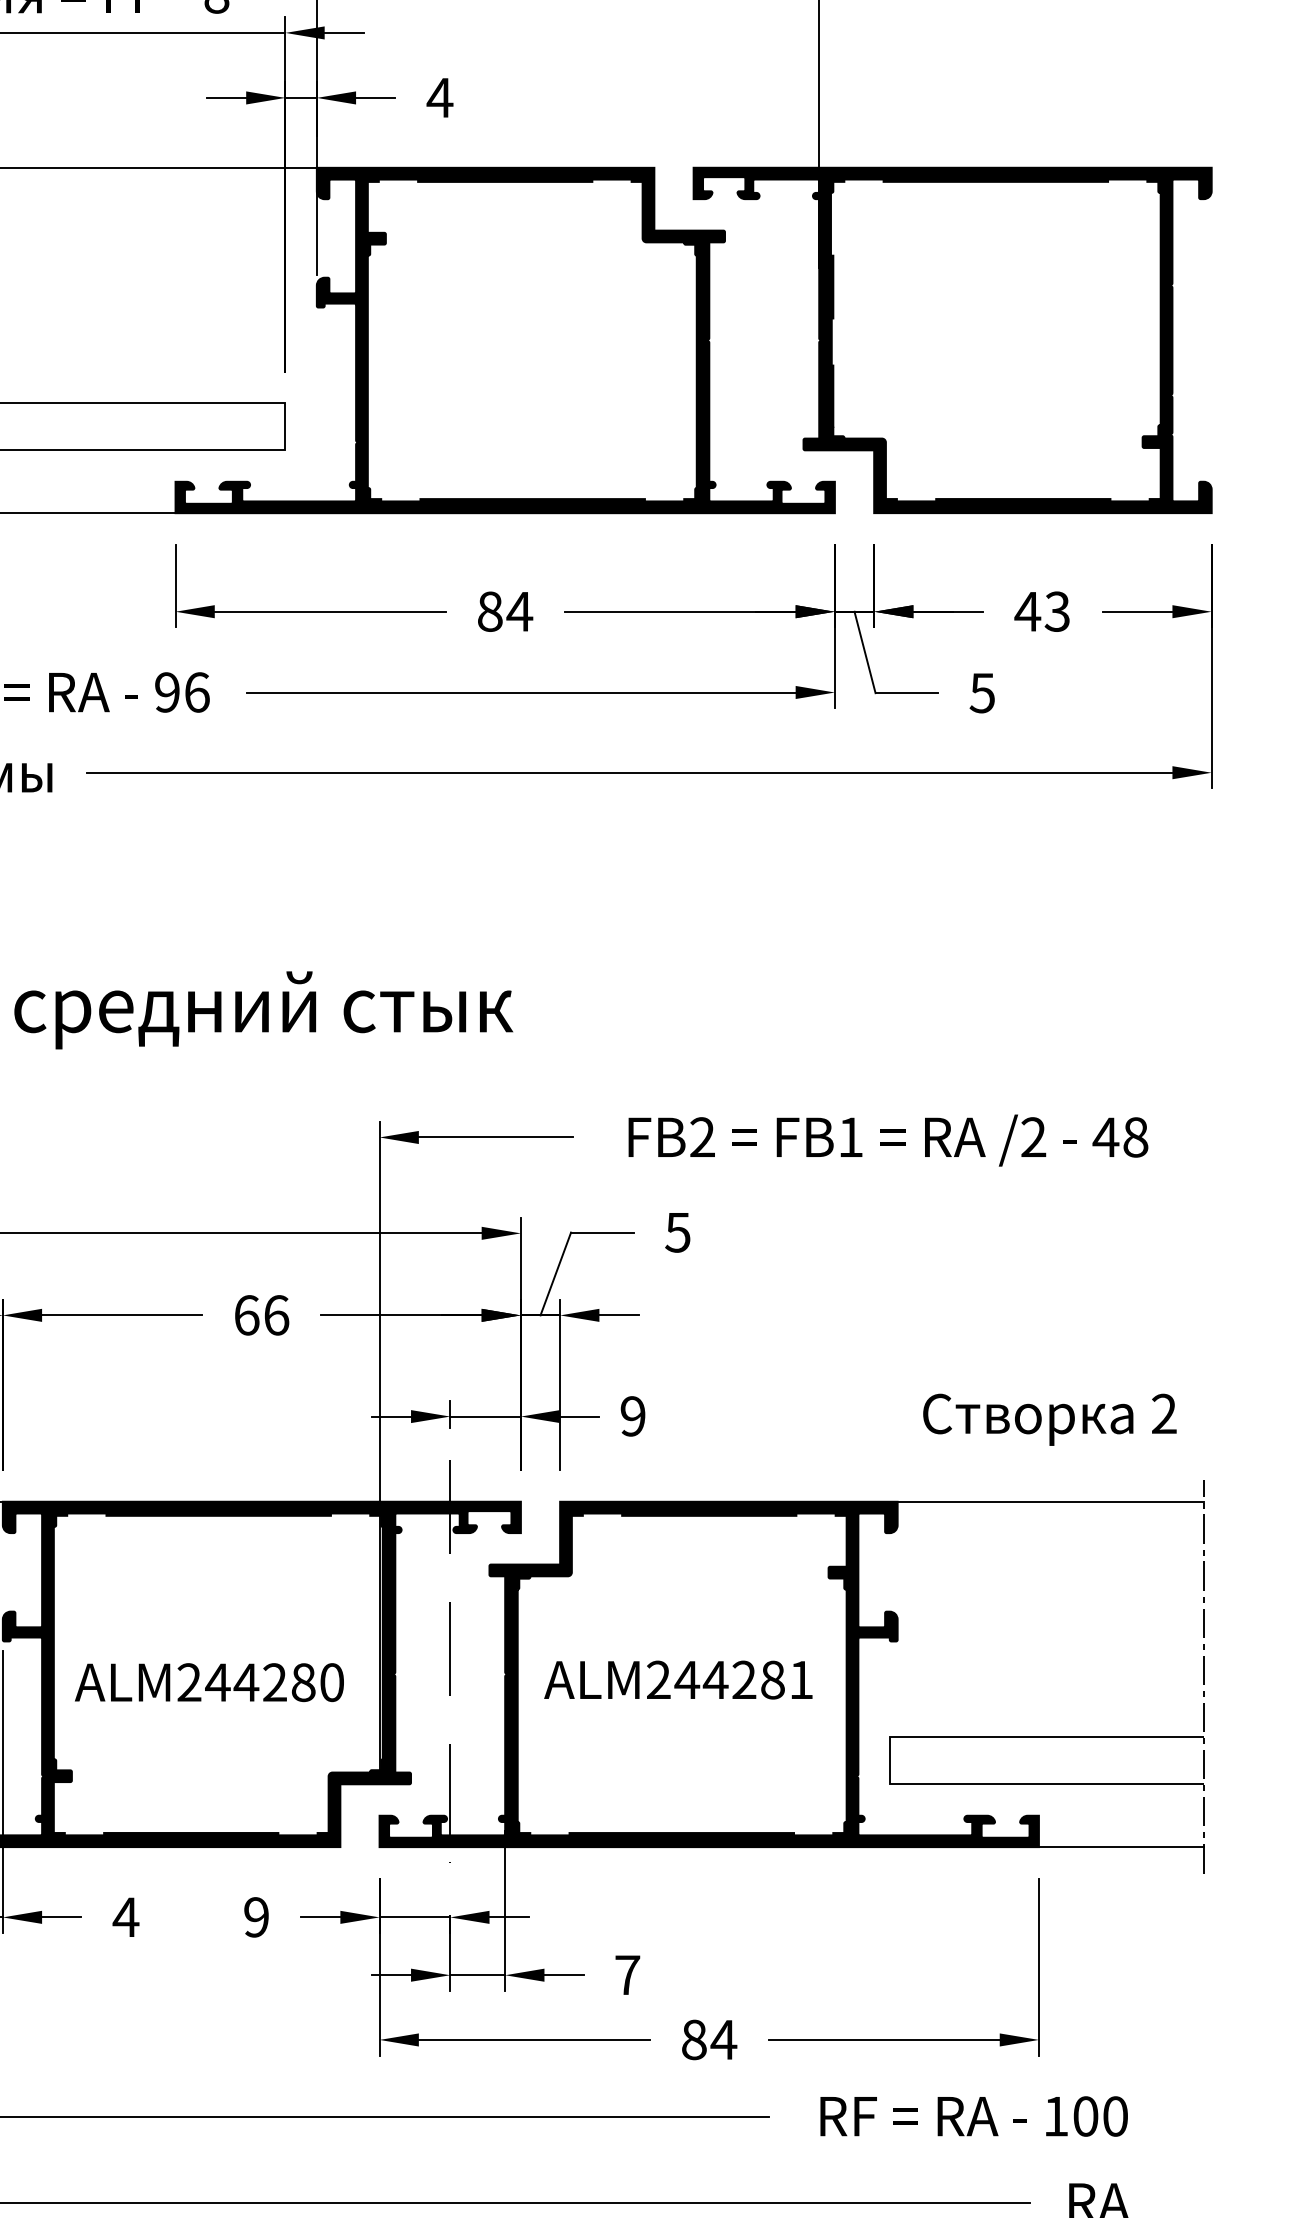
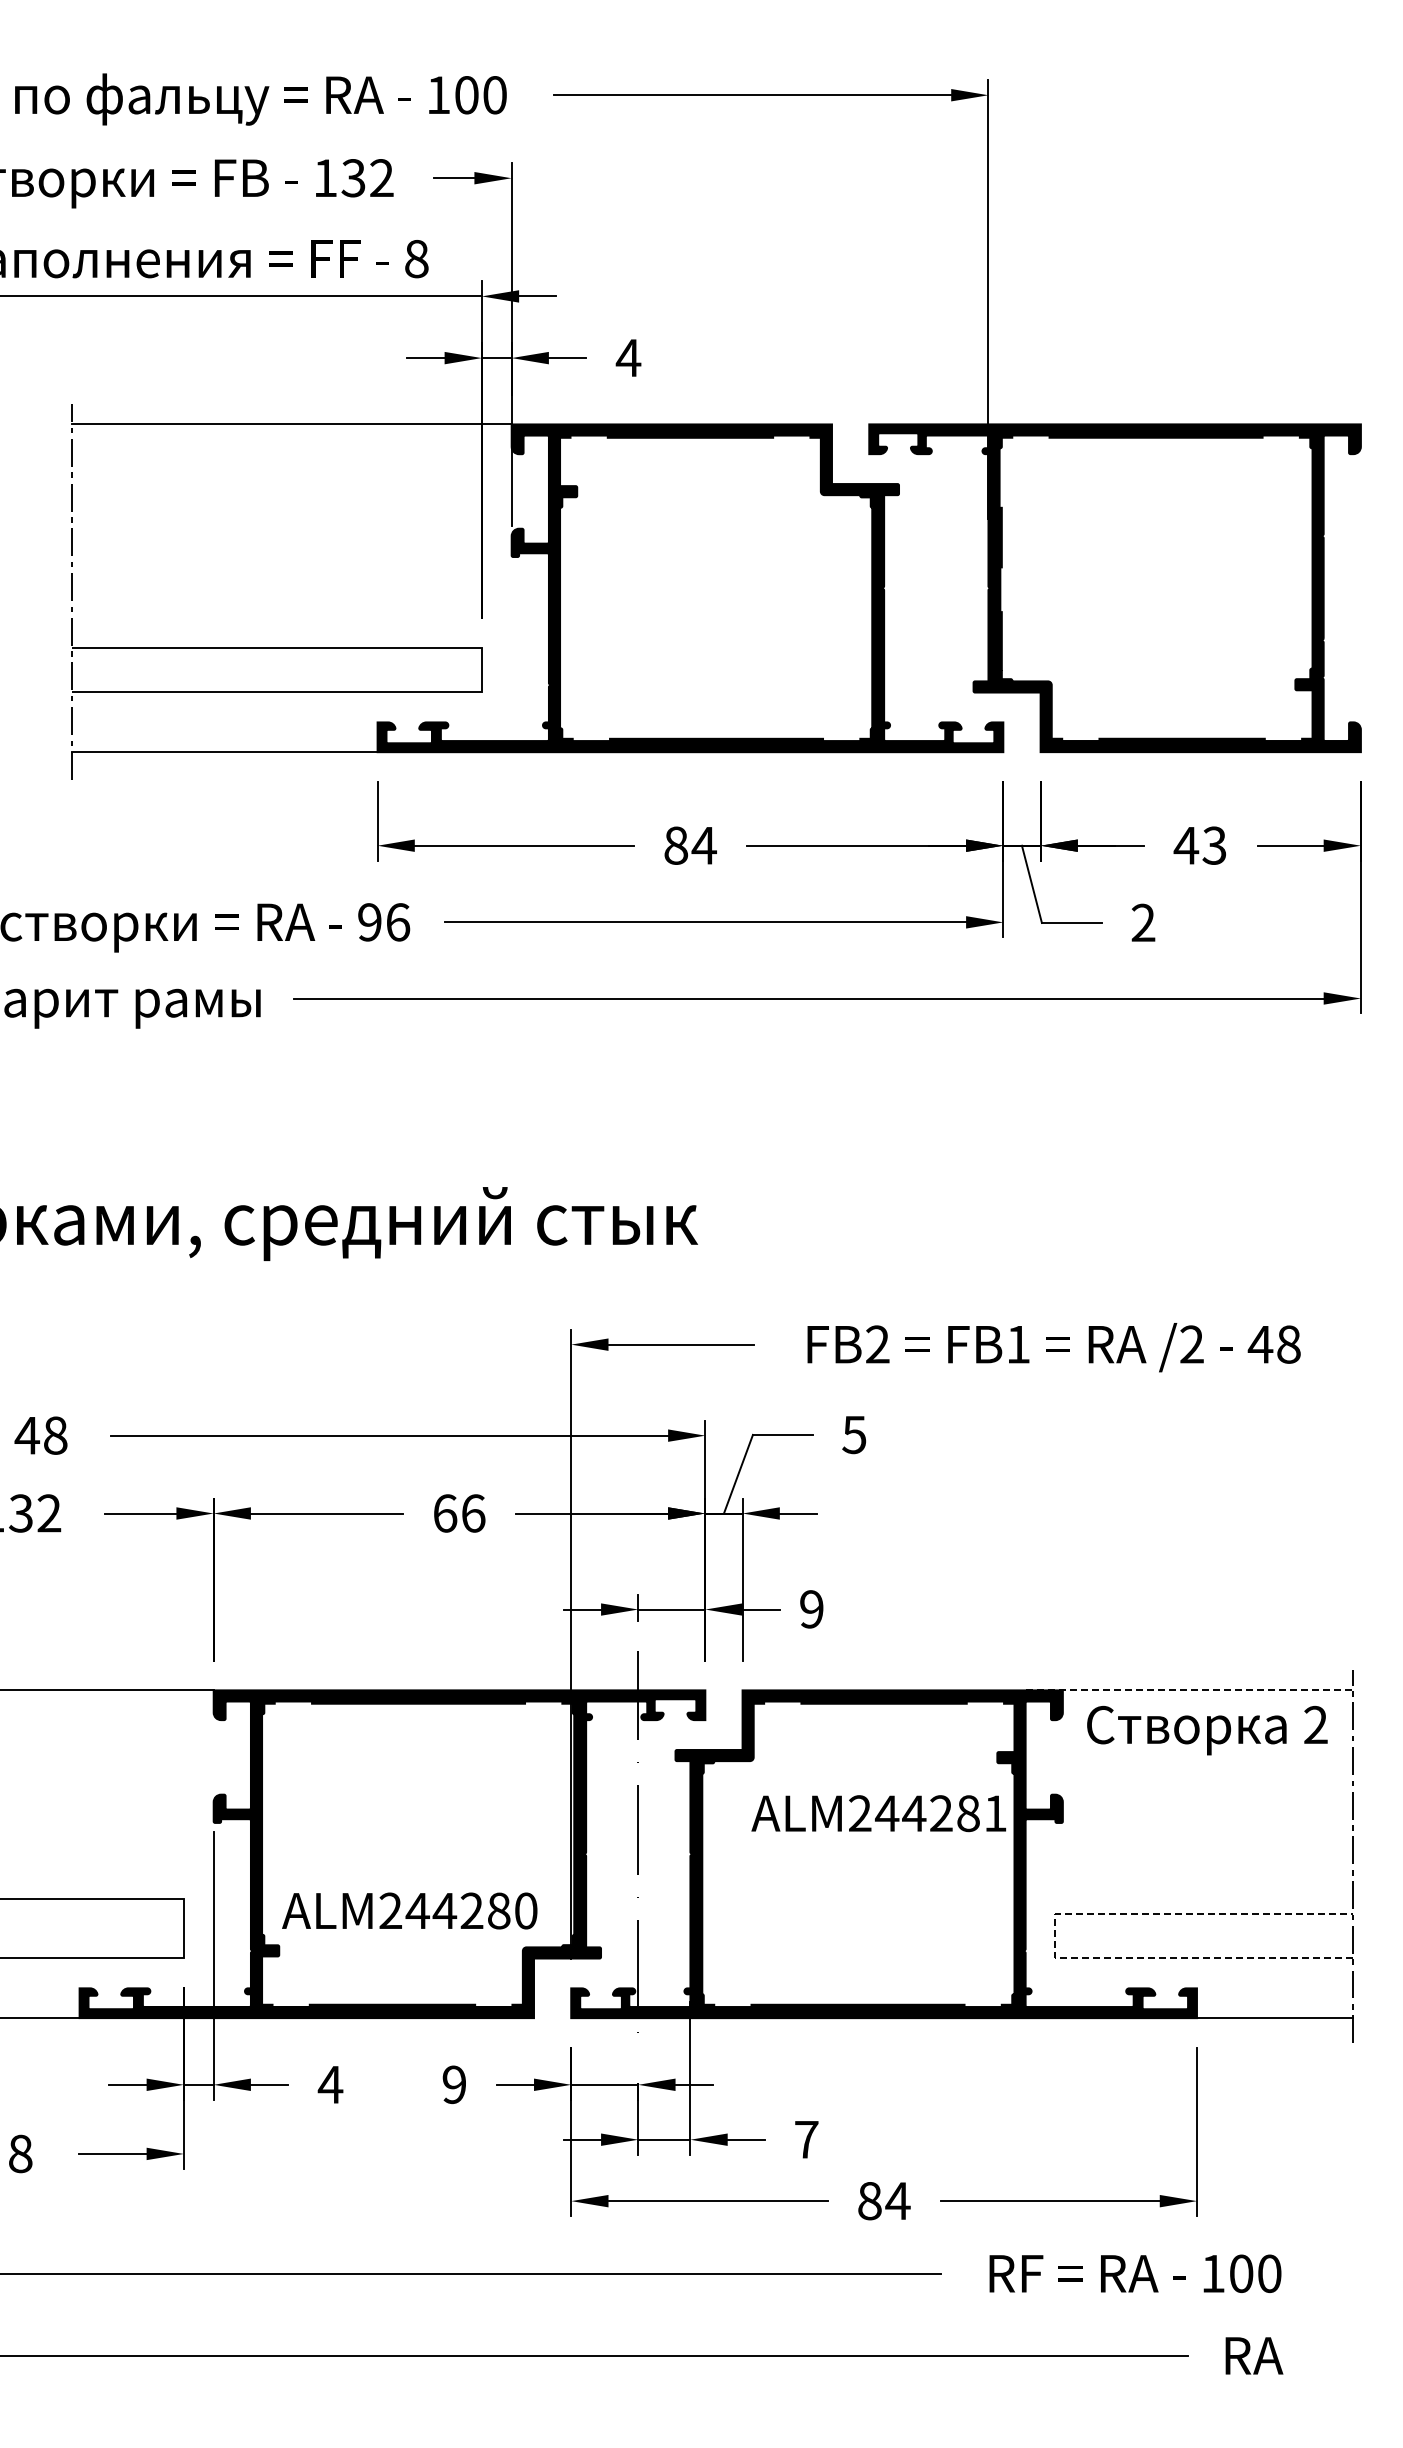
text: (982, 692) -> (1143, 922), 5 -> 2
text: (1050, 1419) -> (1207, 1730), moved
line: (1031, 1501) -> (1189, 1690), solid -> dashed
text: (678, 1679) -> (878, 1813), moved
text: (209, 1682) -> (409, 1910), moved
line: (889, 1760) -> (1055, 1935), solid -> dashed

